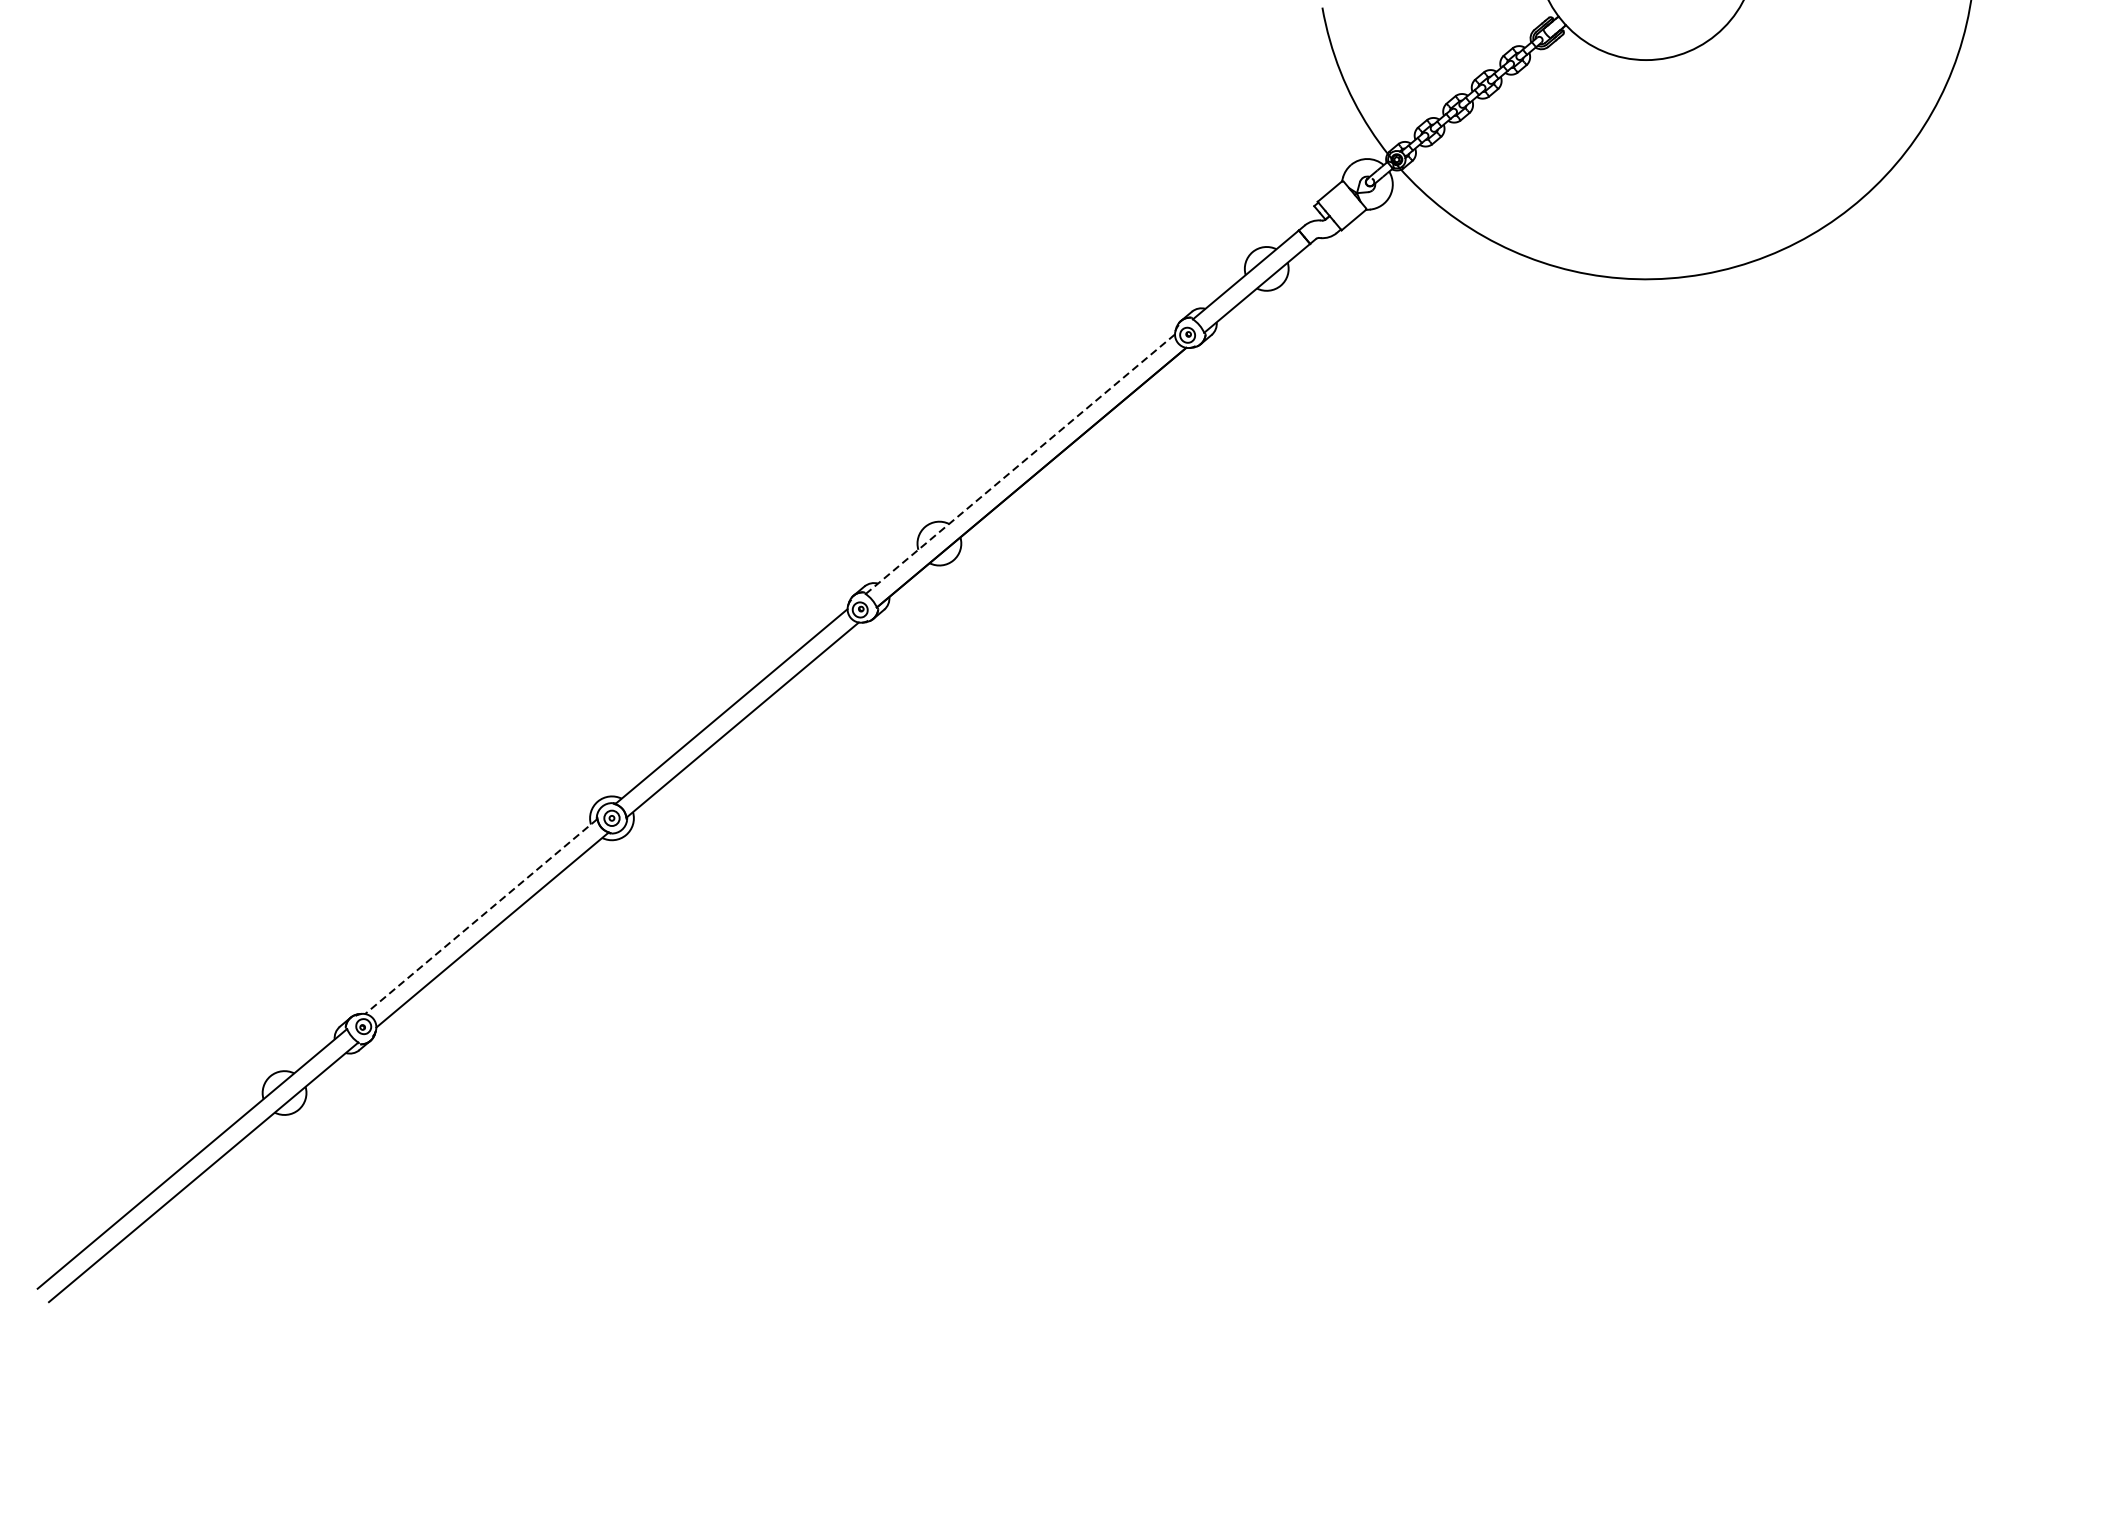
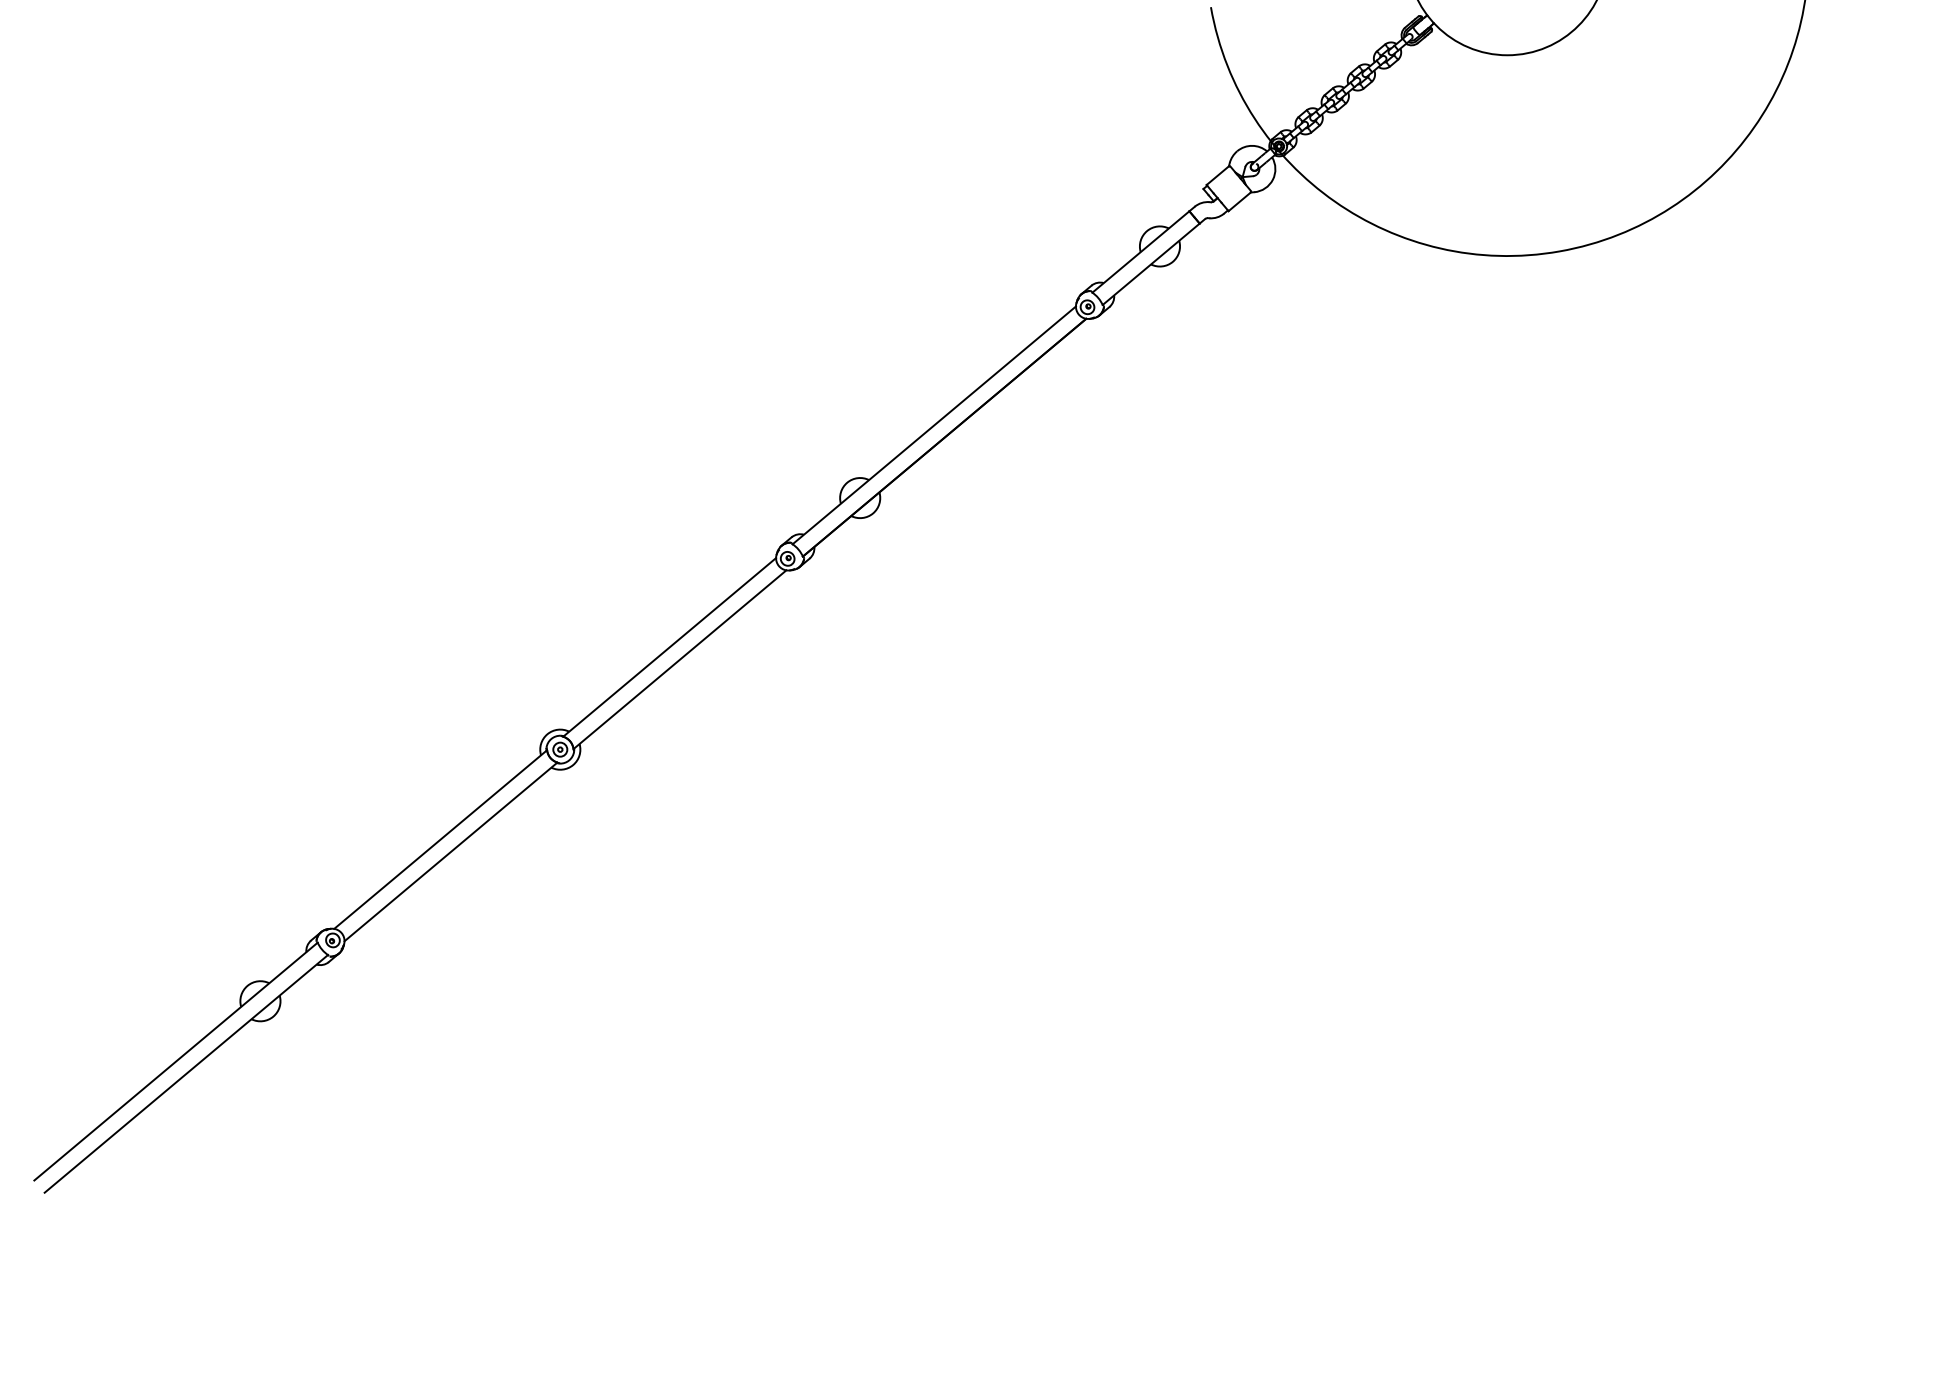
line: (1020, 464) -> (934, 425), dashed -> solid
line: (481, 916) -> (440, 839), dashed -> solid

